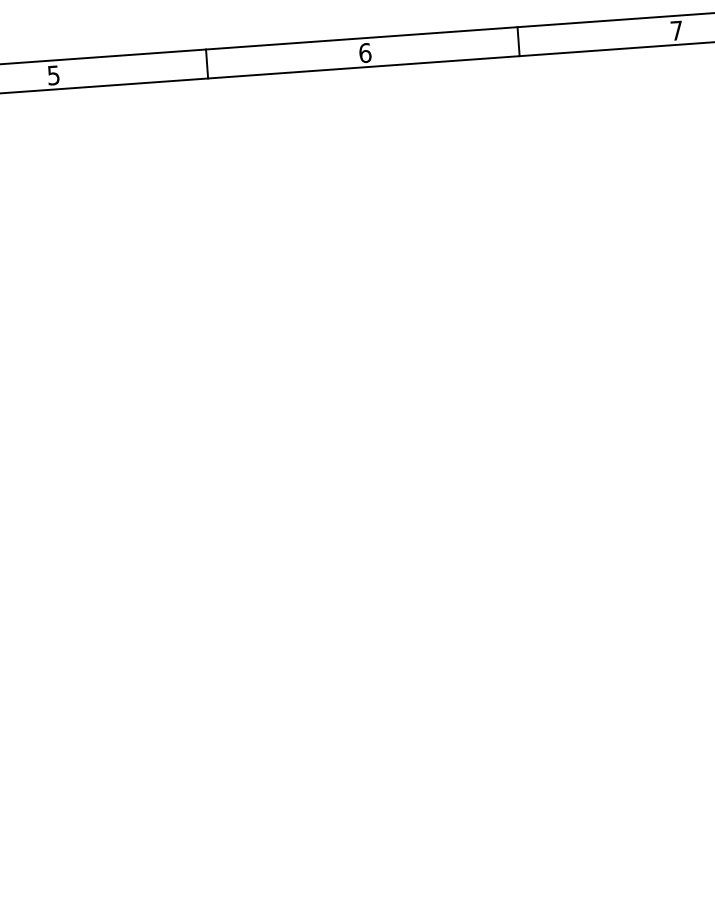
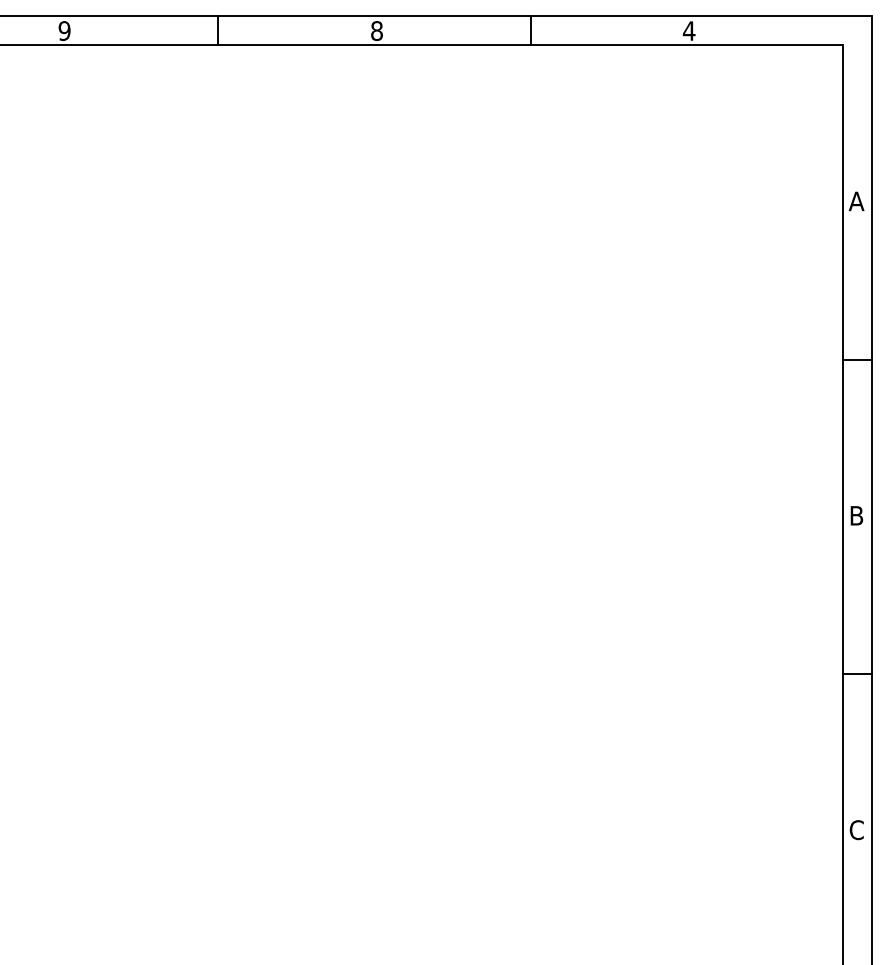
text: (675, 30) -> (688, 30), 7 -> 4
text: (365, 52) -> (377, 30), 6 -> 8
text: (53, 74) -> (64, 30), 5 -> 9

